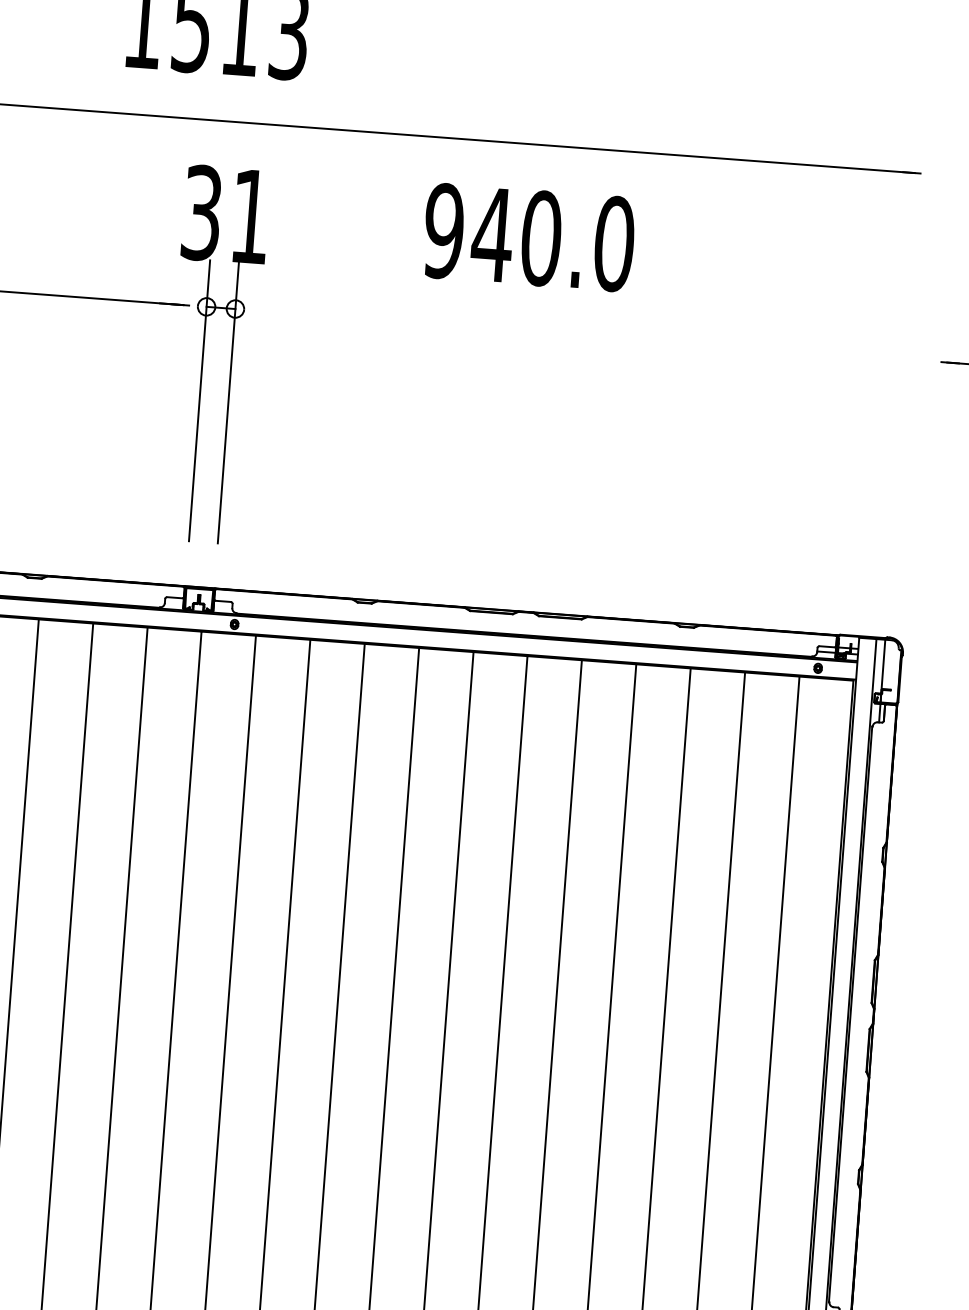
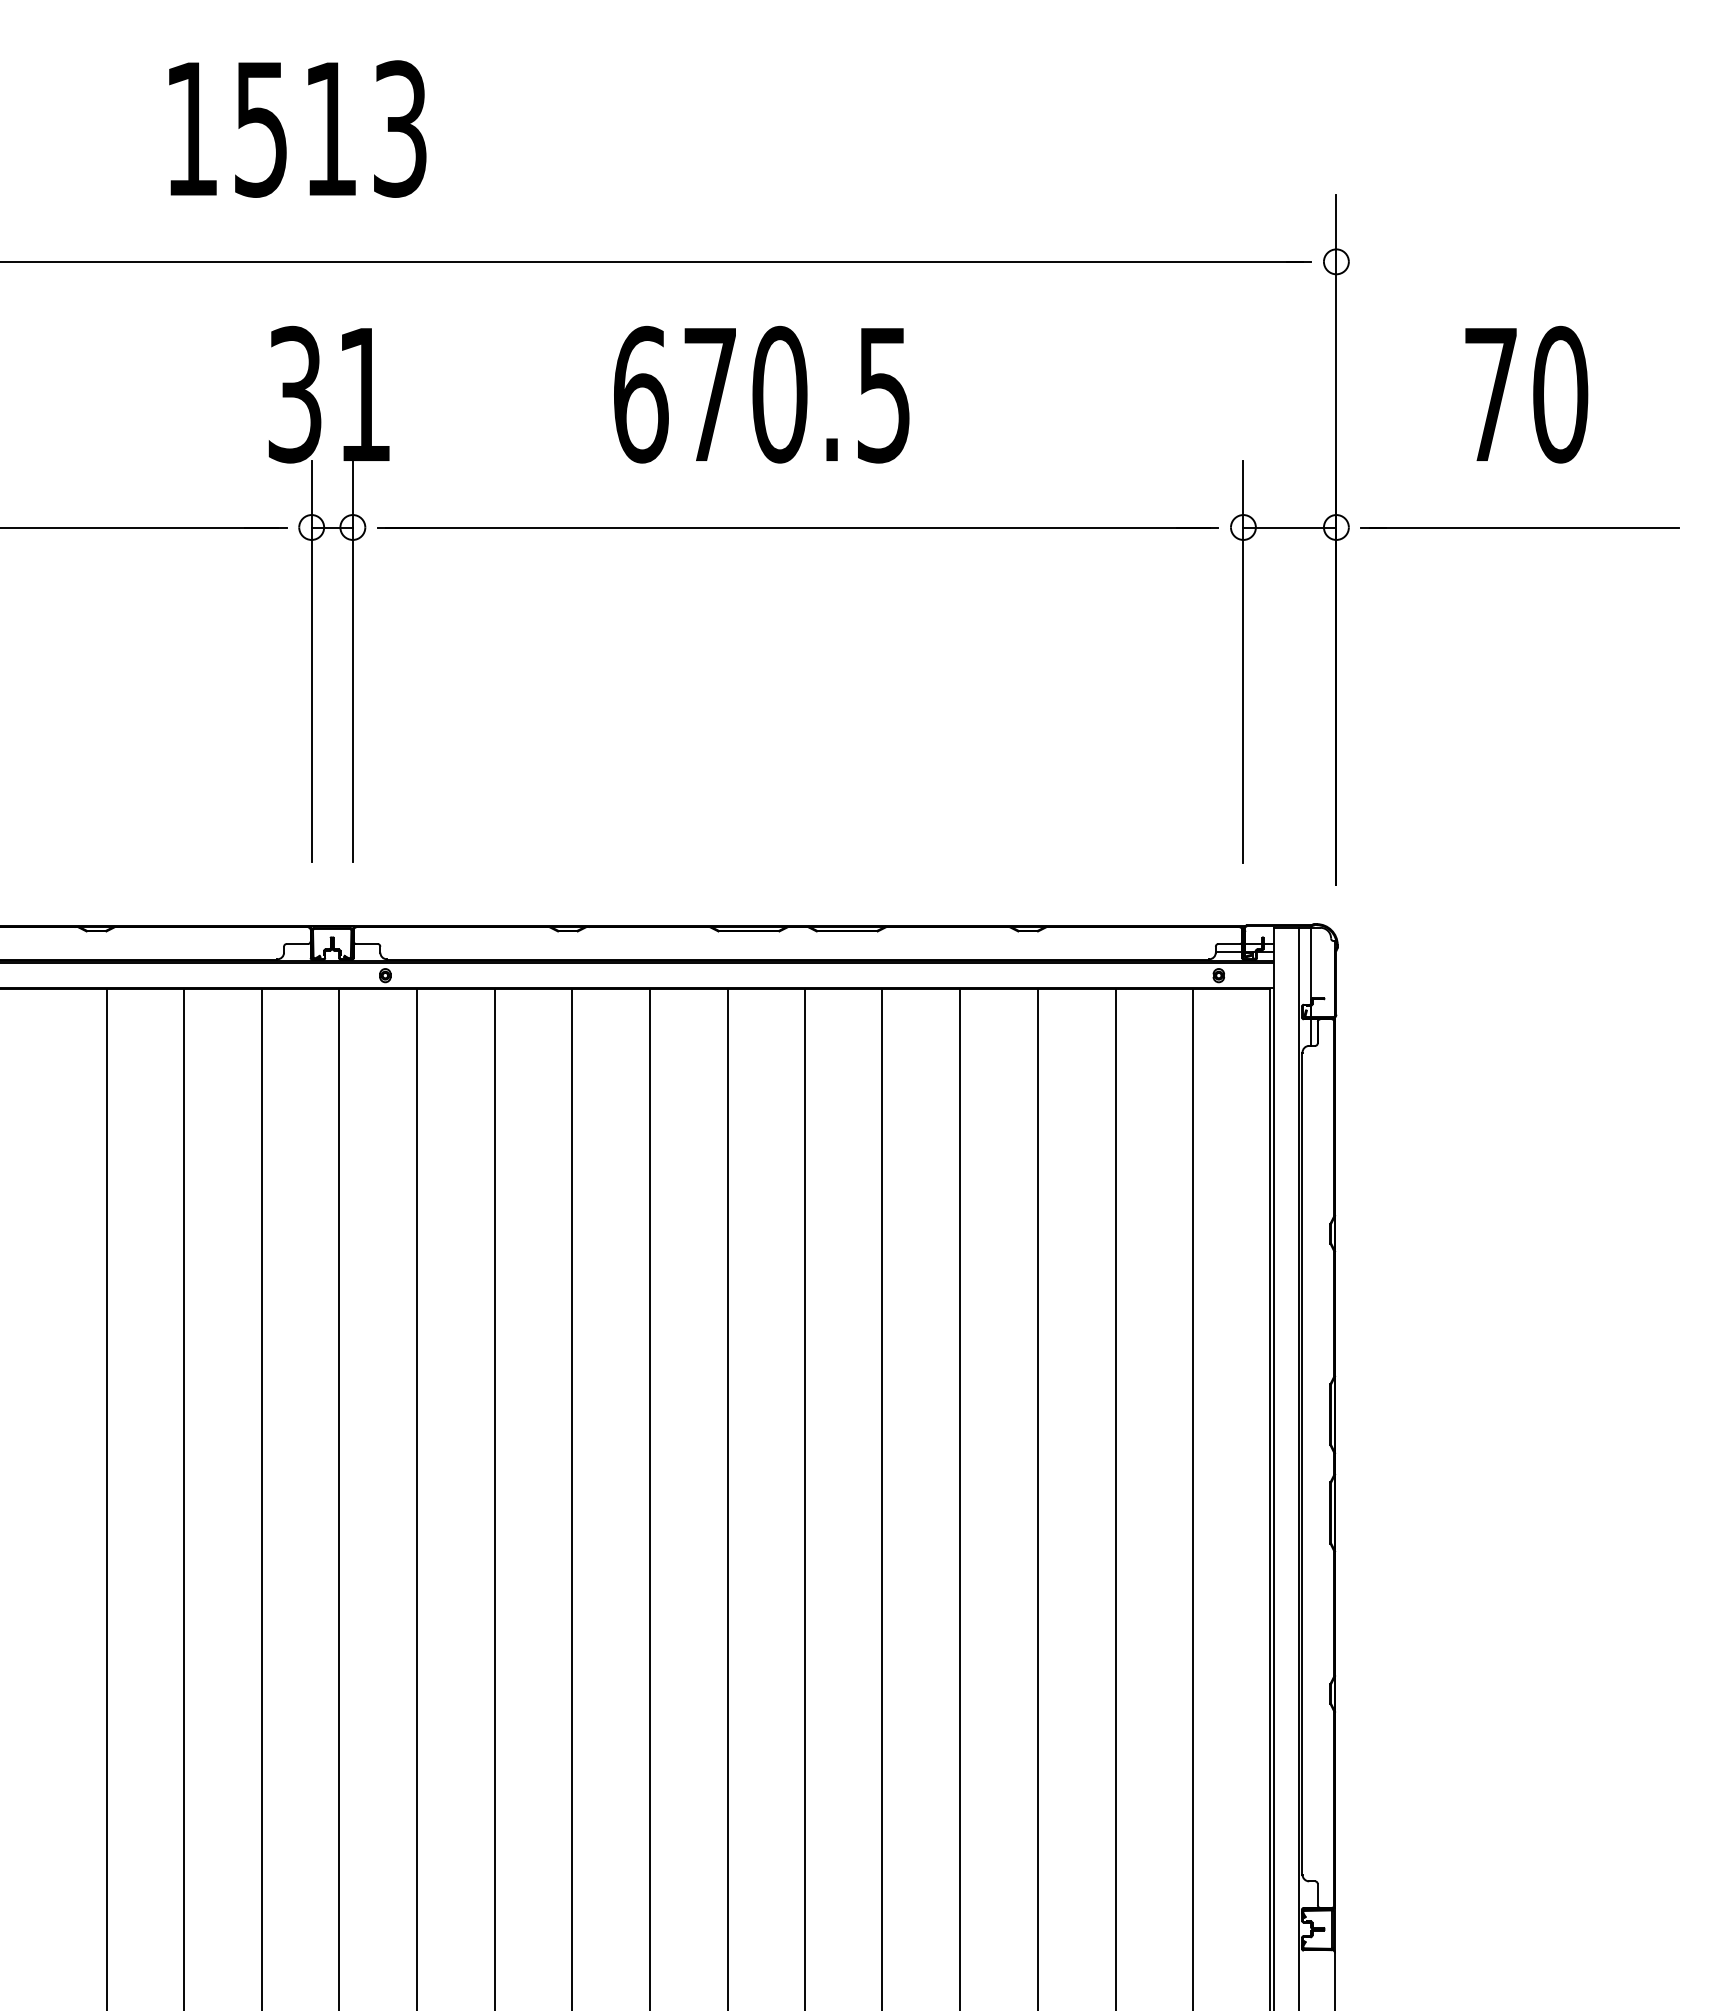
text: (529, 237) -> (762, 394), 940.0 -> 670.5
line: (546, 332) -> (797, 527), added
part: (891, 359) -> (1289, 528), added

